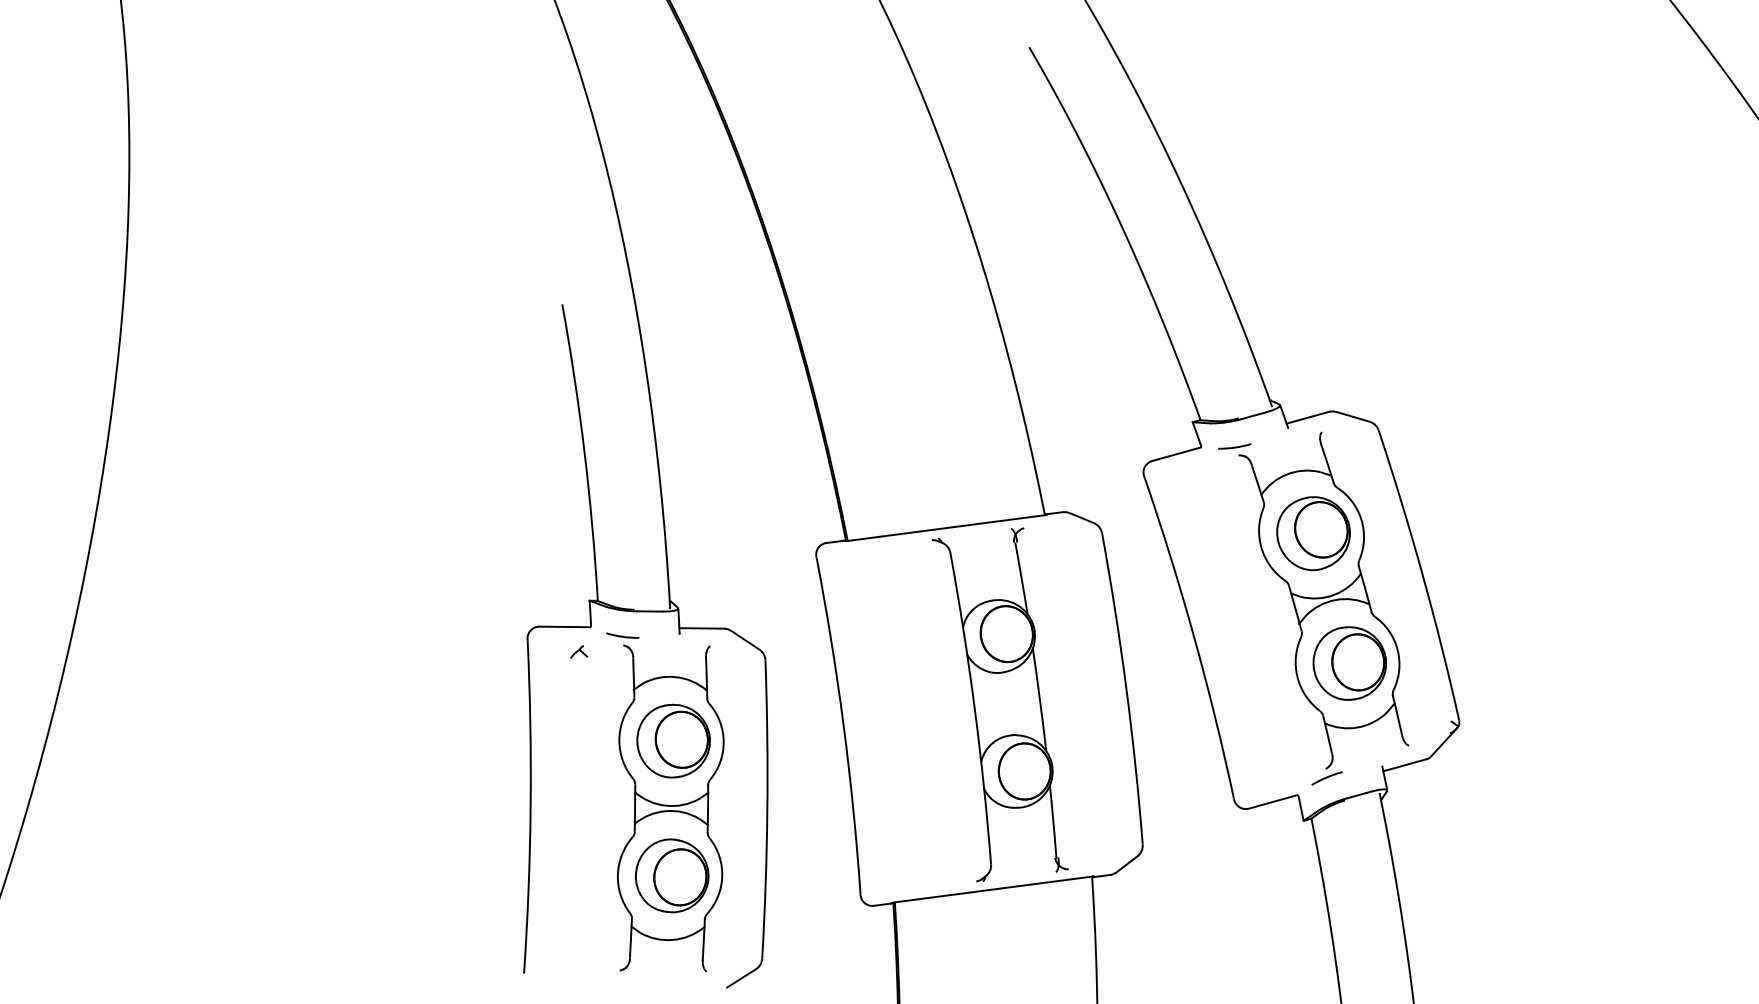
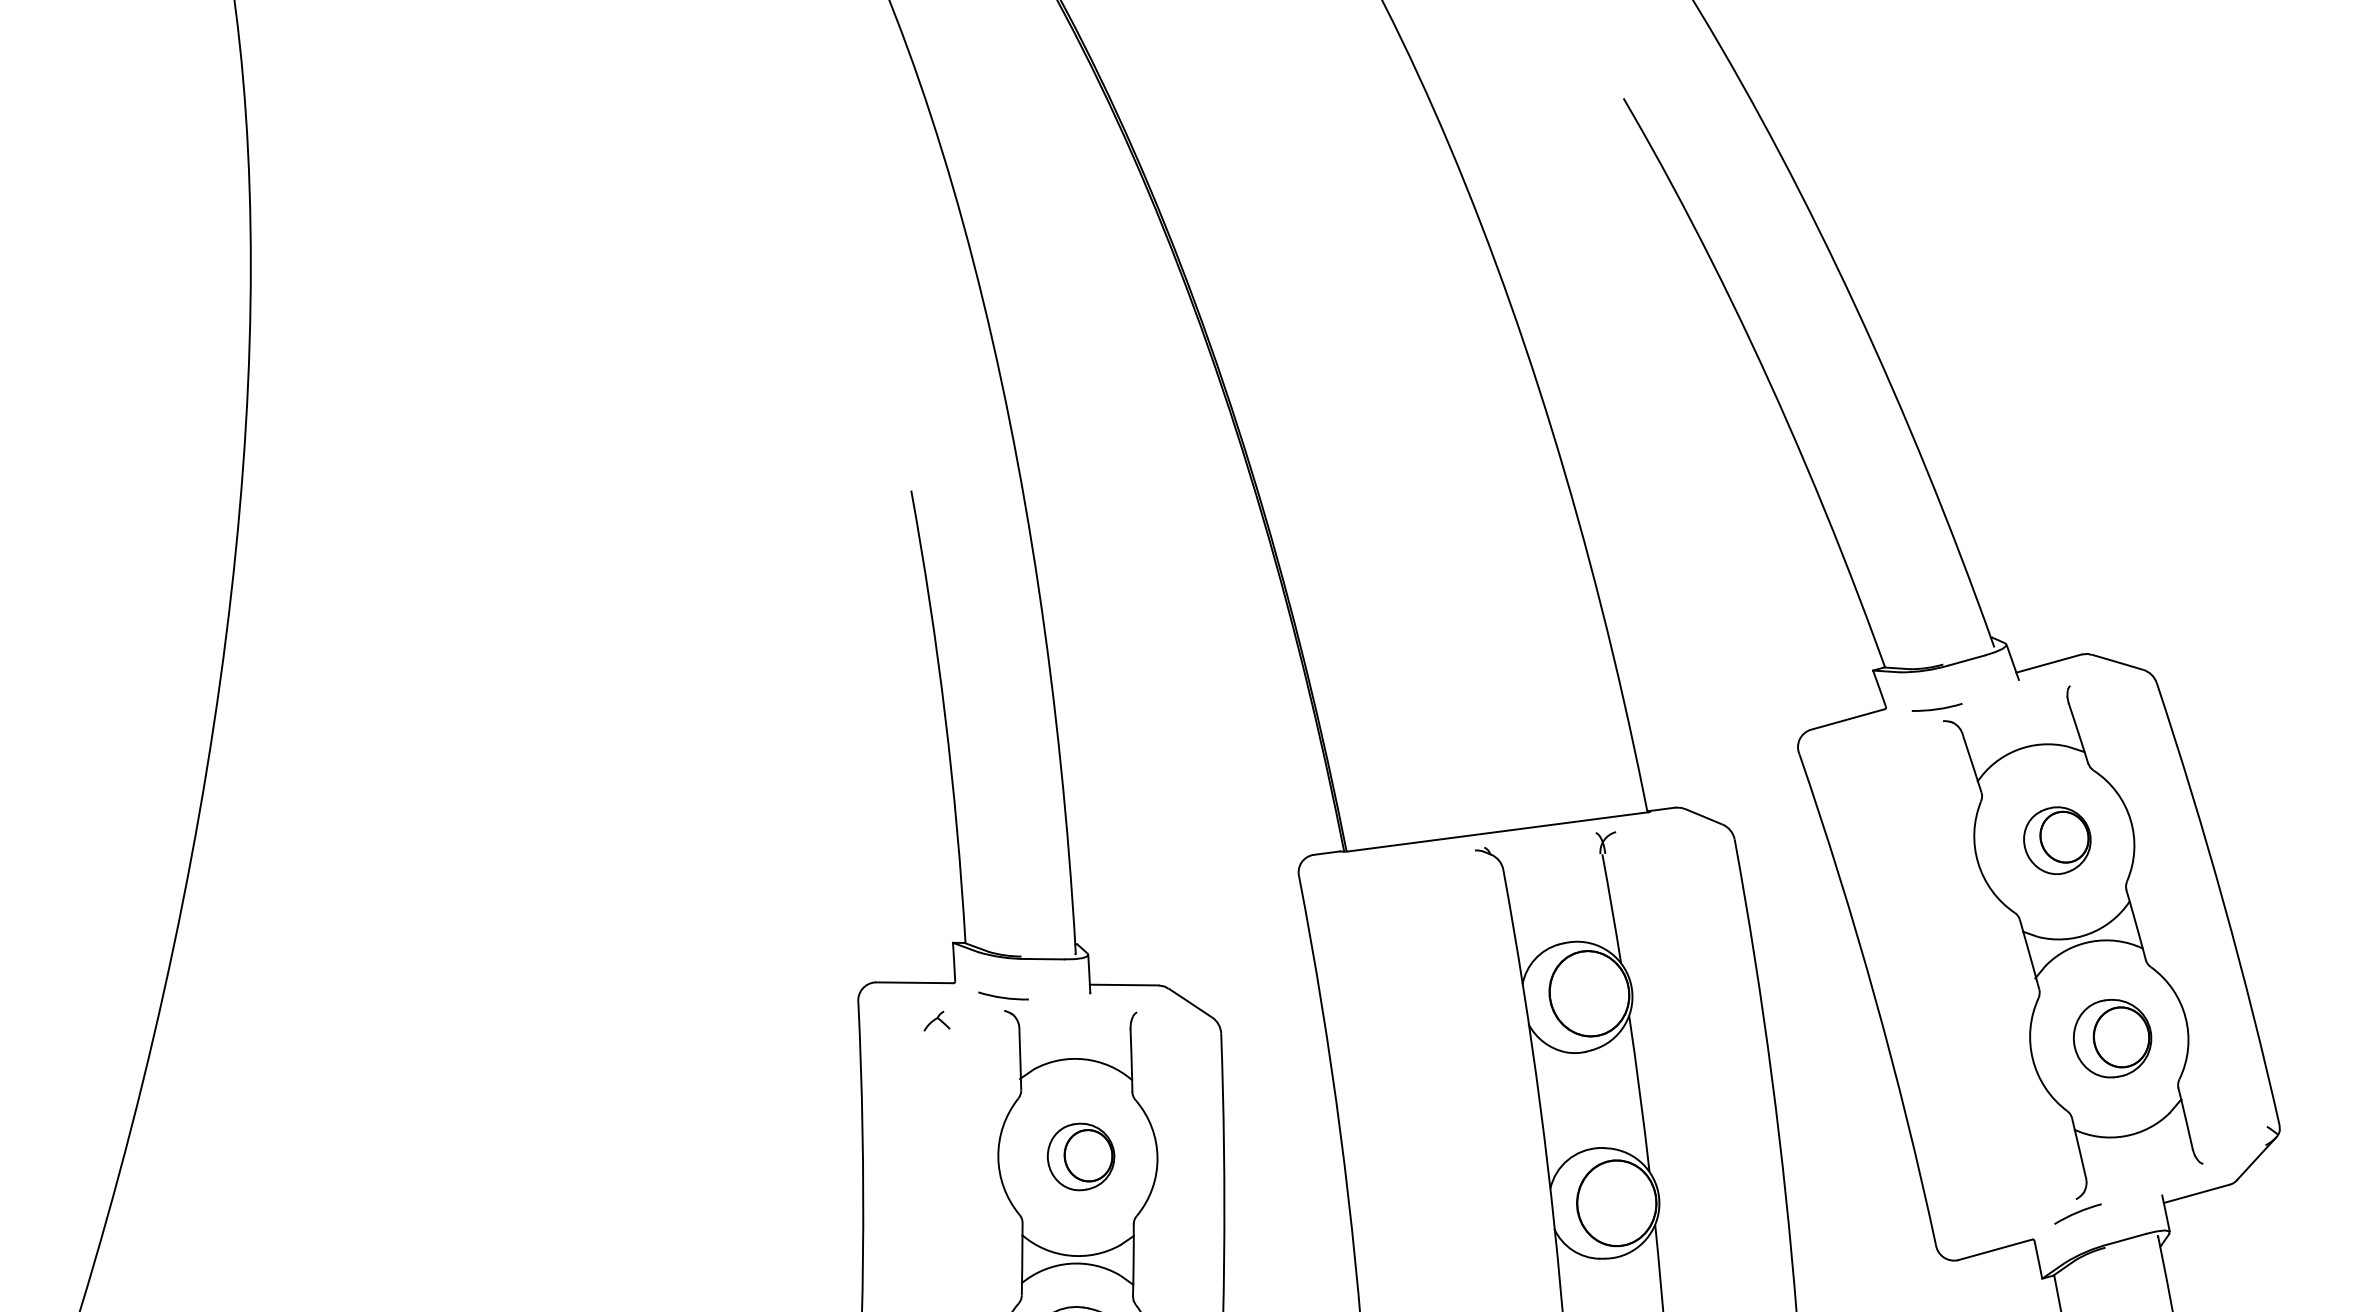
part: (1313, 533) -> (2057, 840), size x0.6
part: (1349, 663) -> (2112, 1038), size x0.7
part: (673, 740) -> (1080, 1156), size x0.6

